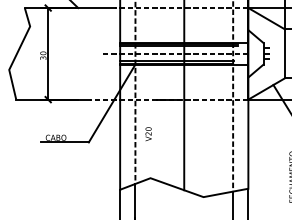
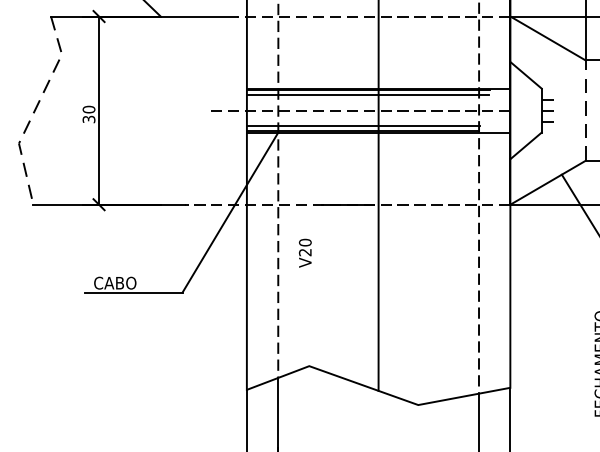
line: (17, 53) -> (35, 109), solid -> dashed
line: (285, 53) -> (586, 109), solid -> dashed
text: (148, 134) -> (305, 253), moved

